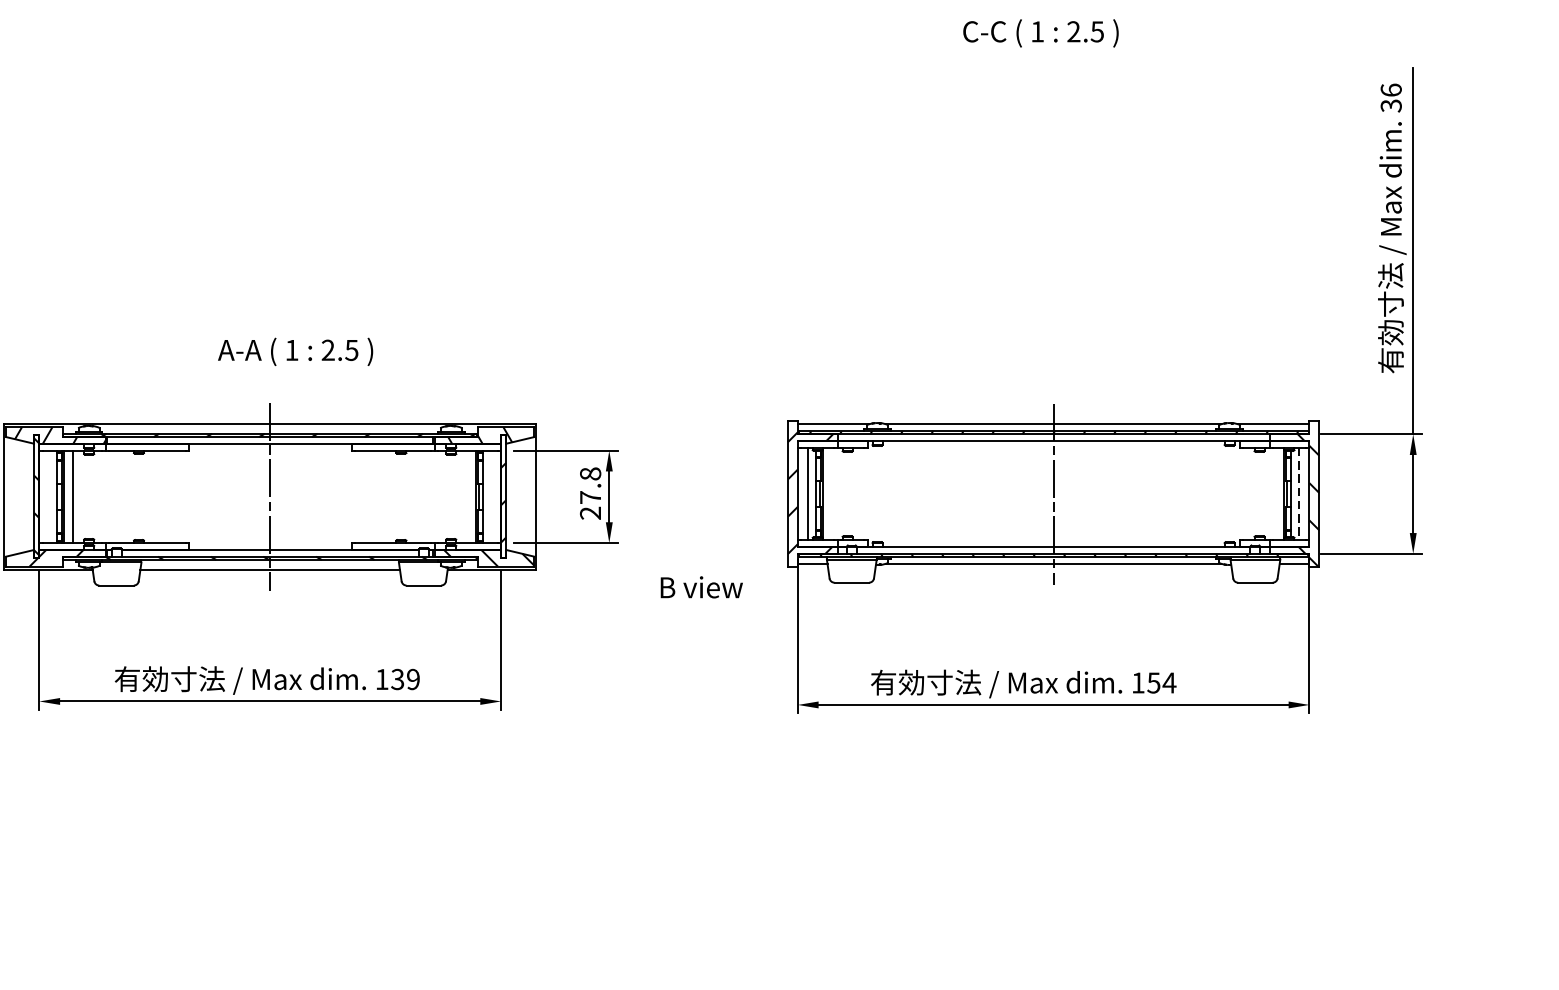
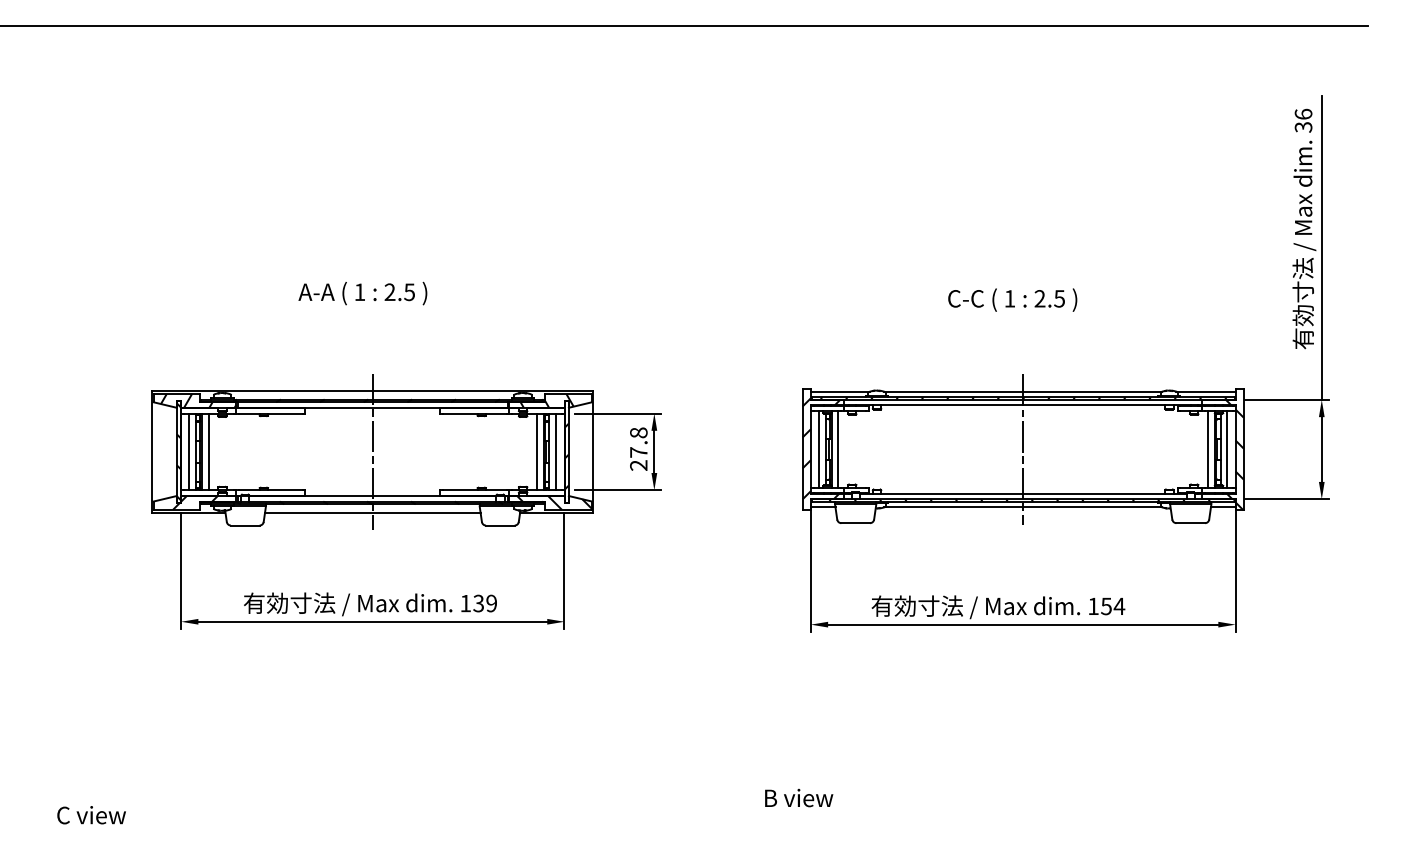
text: (1040, 32) -> (1012, 299), moved
text: (295, 351) -> (362, 293), moved
line: (831, 493) -> (838, 449), added
line: (1276, 493) -> (1208, 449), added
line: (1299, 495) -> (1227, 450), dashed -> solid
line: (49, 496) -> (189, 451), added
line: (467, 496) -> (536, 451), added
line: (491, 496) -> (556, 451), added
text: (702, 586) -> (799, 797), moved

